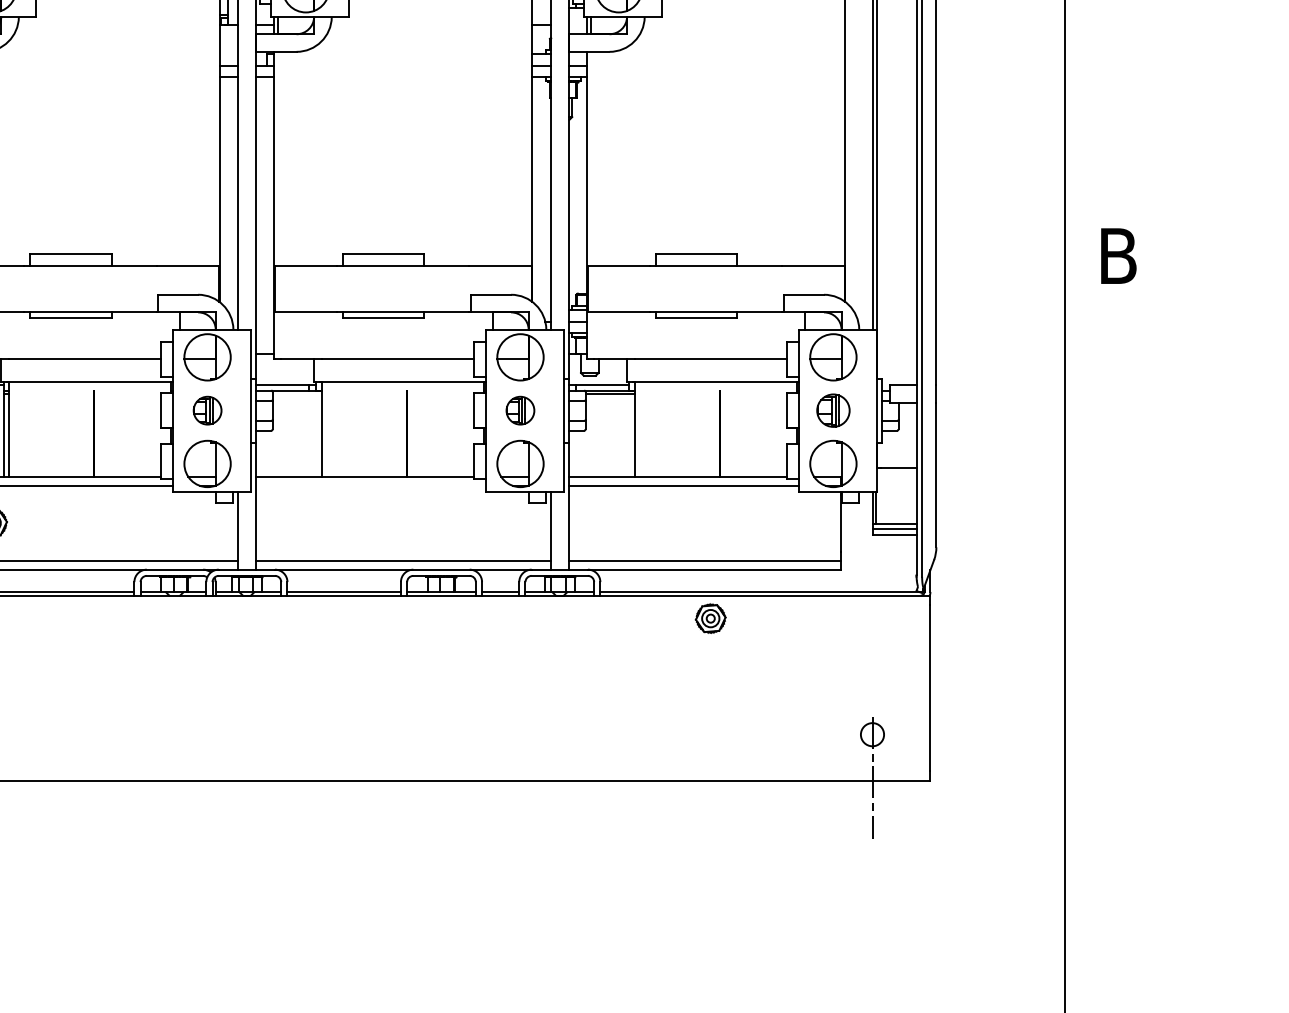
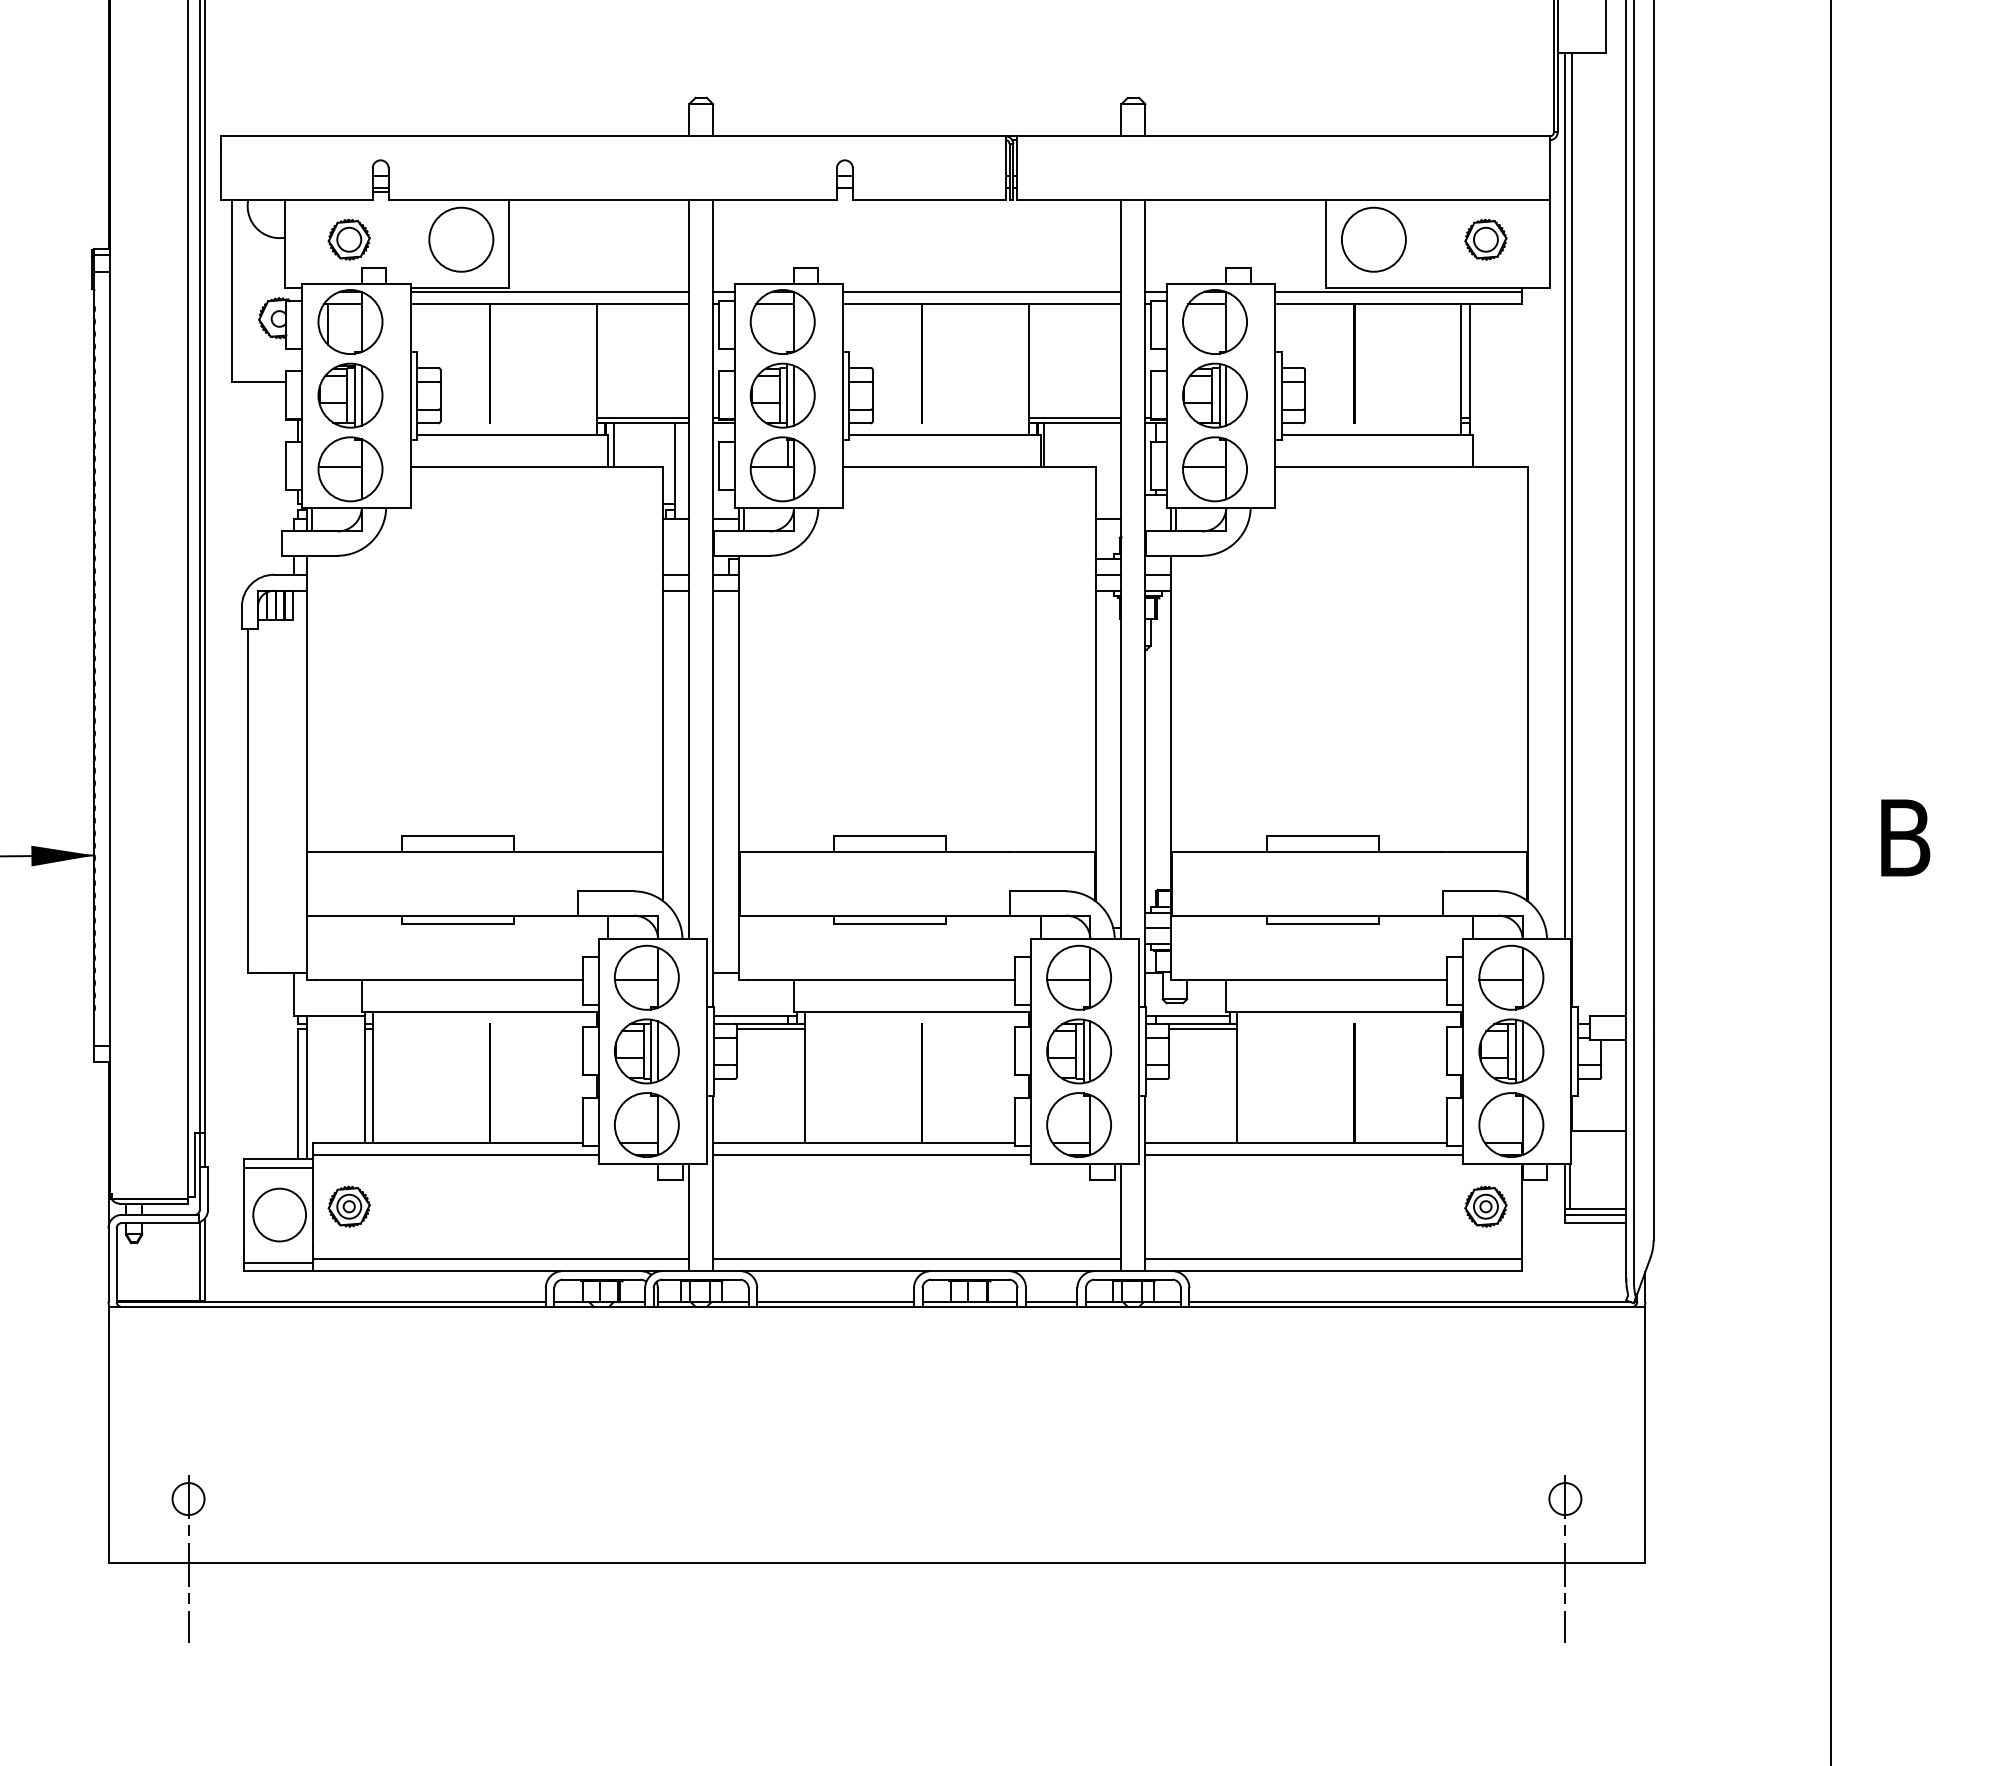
line: (297, 394) -> (770, 1029), added
part: (207, 410) -> (646, 1051), size x1.67
part: (520, 410) -> (1078, 1051), size x1.67
part: (833, 410) -> (1511, 1051), size x1.43
line: (370, 485) -> (872, 1155), added
part: (710, 618) -> (1485, 1206), moved

